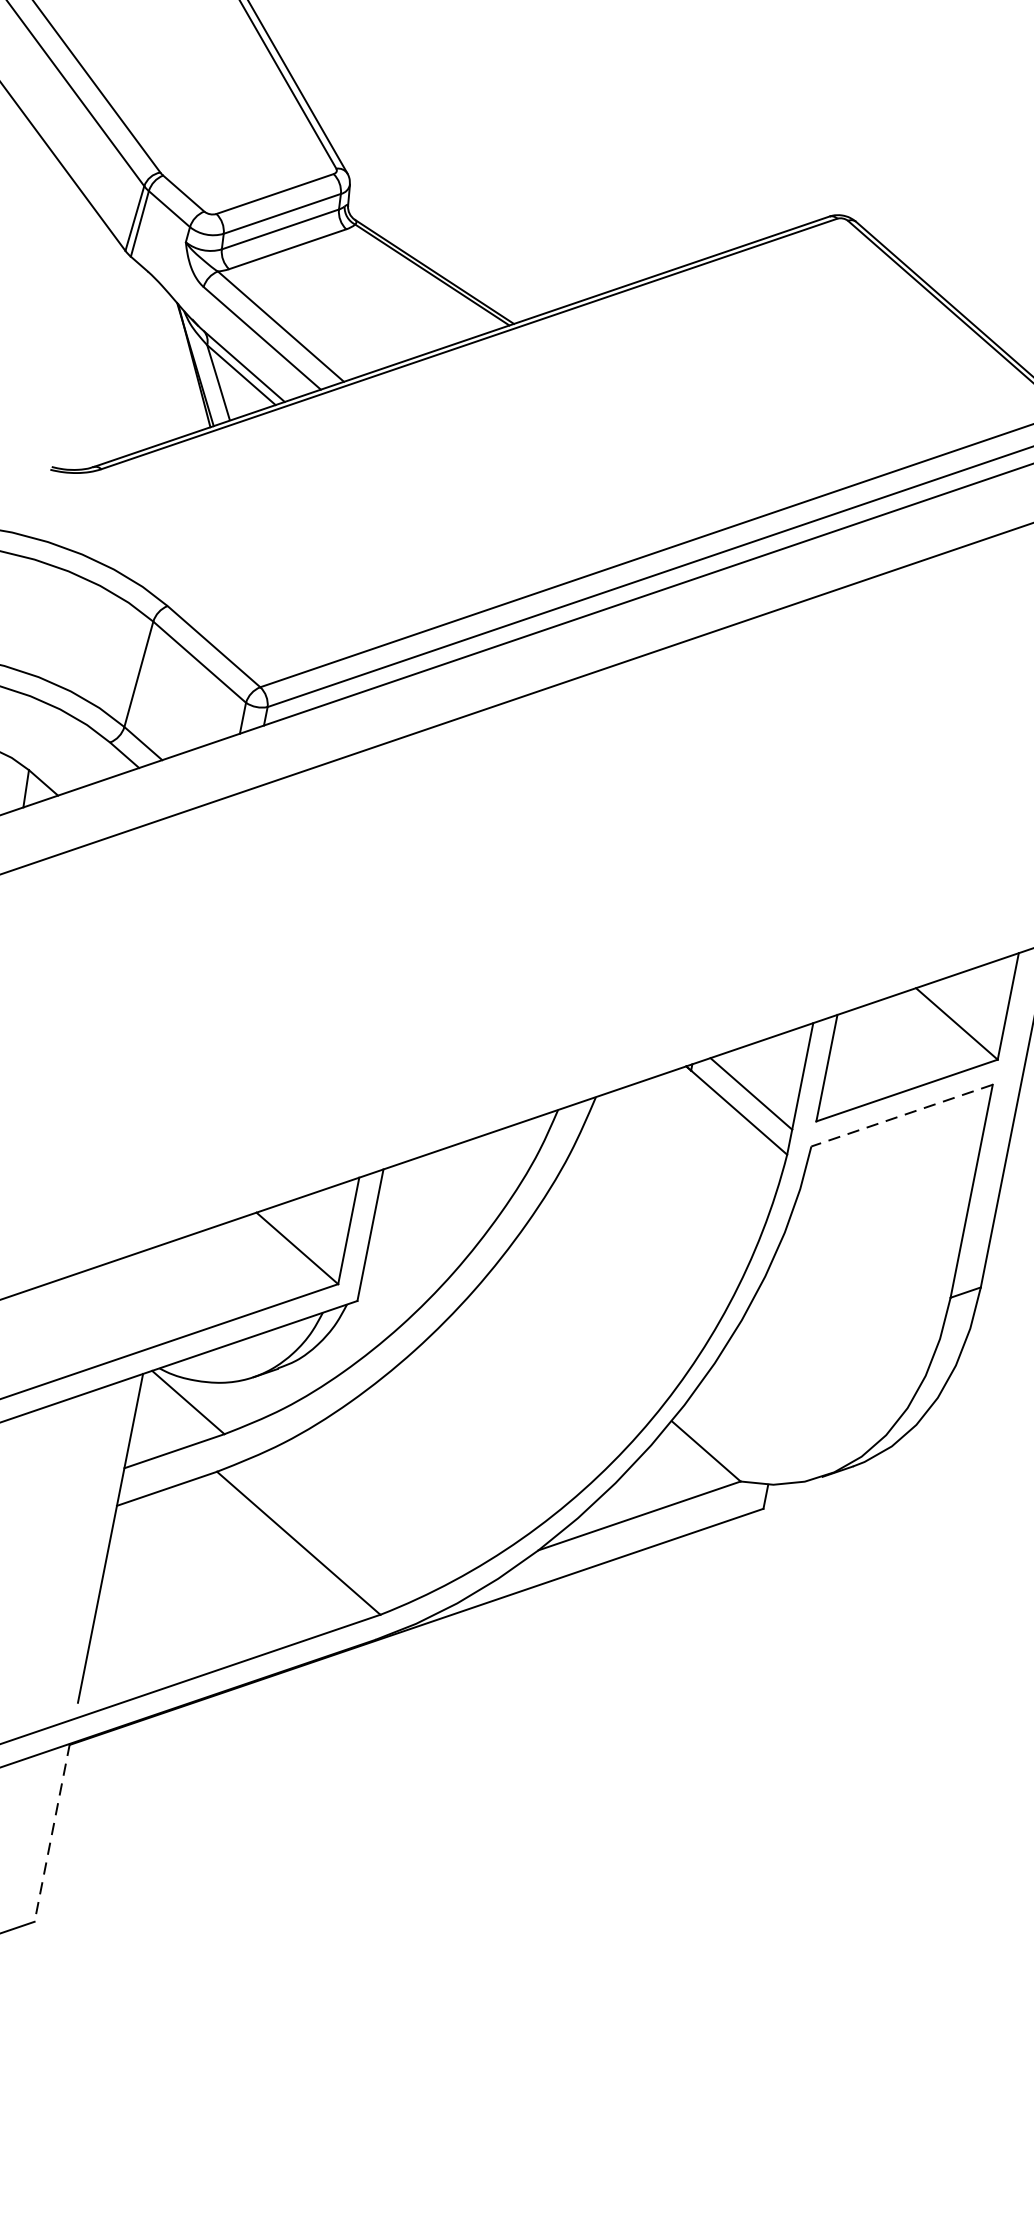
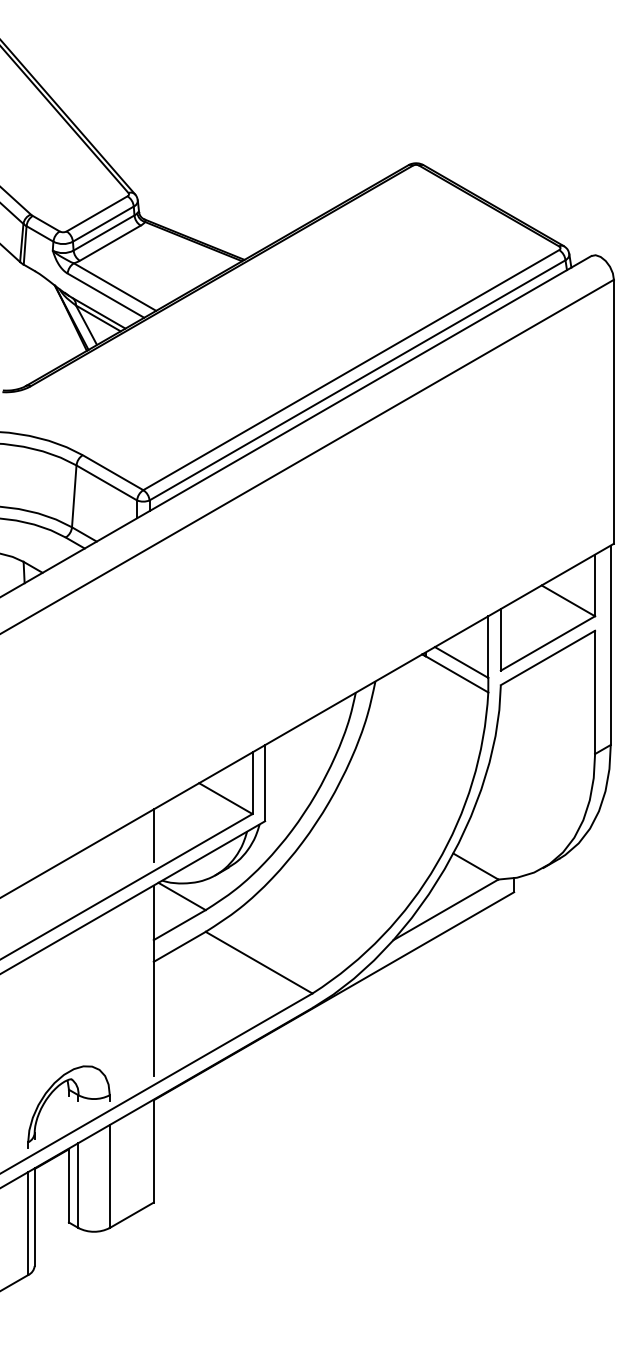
line: (901, 1116) -> (547, 658), dashed -> solid
line: (159, 1287) -> (153, 835), added
line: (51, 1833) -> (153, 1151), dashed -> solid

